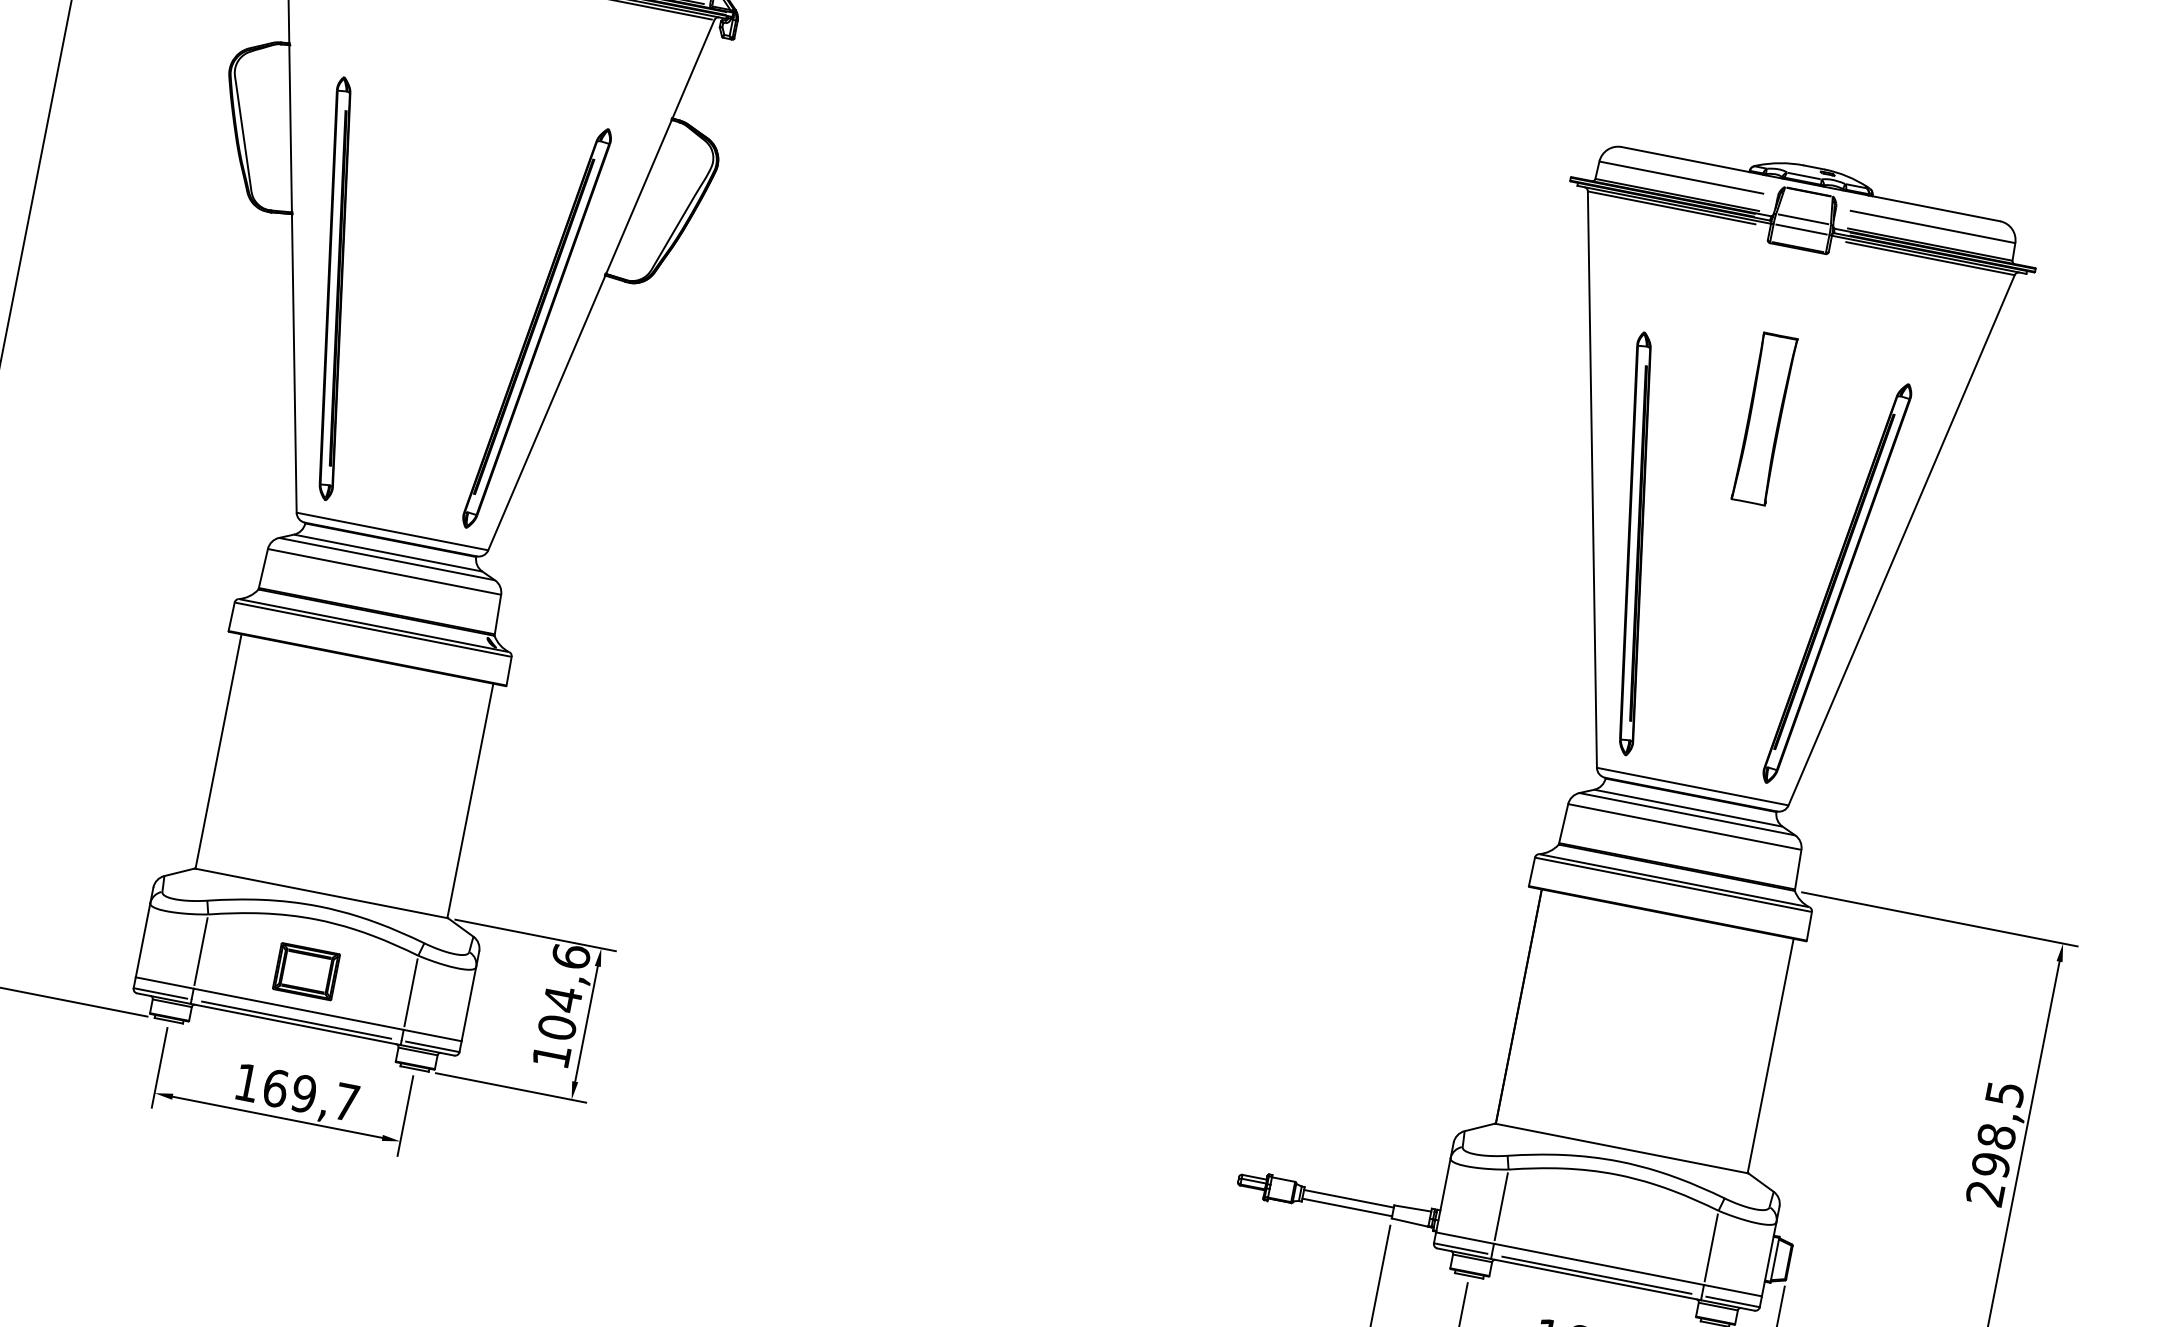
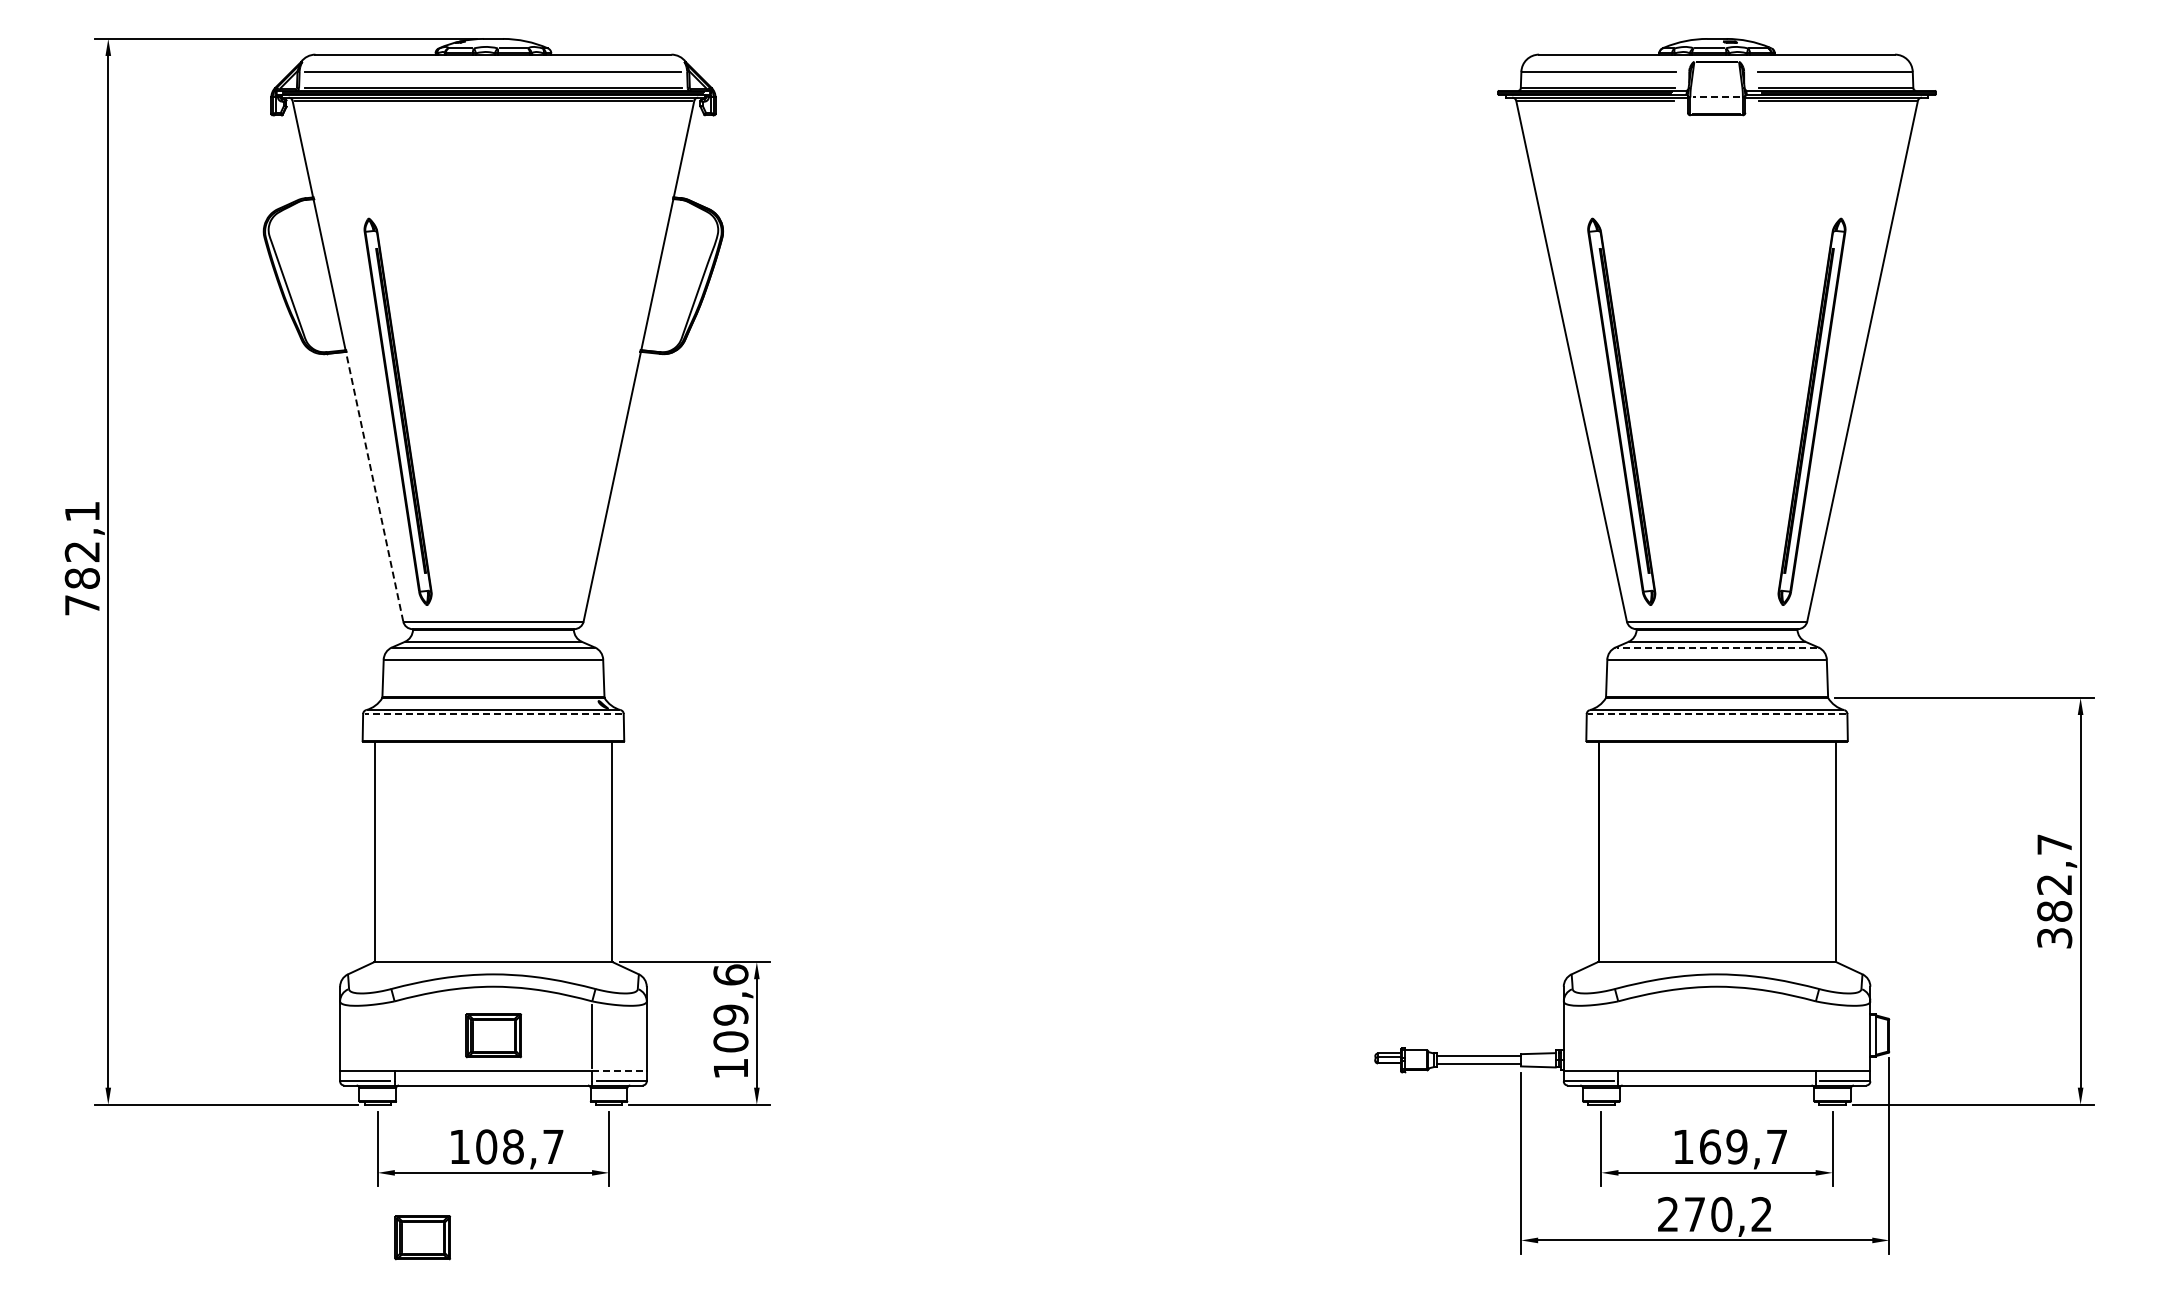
line: (1803, 218) -> (1716, 87), removed
line: (1801, 229) -> (1716, 97), solid -> dashed
part: (537, 328) -> (588, 411), removed
line: (294, 363) -> (374, 486), solid -> dashed
part: (1764, 418) -> (1716, 275), removed
line: (373, 630) -> (493, 714), solid -> dashed
line: (1686, 814) -> (1716, 647), solid -> dashed
line: (1673, 885) -> (1717, 714), solid -> dashed
line: (201, 950) -> (394, 1035), removed
text: (562, 999) -> (730, 1015), 104,6 -> 109,6
line: (296, 1020) -> (493, 1081), removed
line: (433, 1036) -> (620, 1071), solid -> dashed
text: (289, 1090) -> (499, 1146), 169,7 -> 108,7
text: (1995, 1143) -> (2054, 891), 298,5 -> 382,7
part: (188, 1171) -> (422, 1237), added
line: (1501, 1205) -> (1618, 1035), removed
line: (1711, 1246) -> (1815, 1035), removed
line: (1597, 1275) -> (1717, 1081), removed

